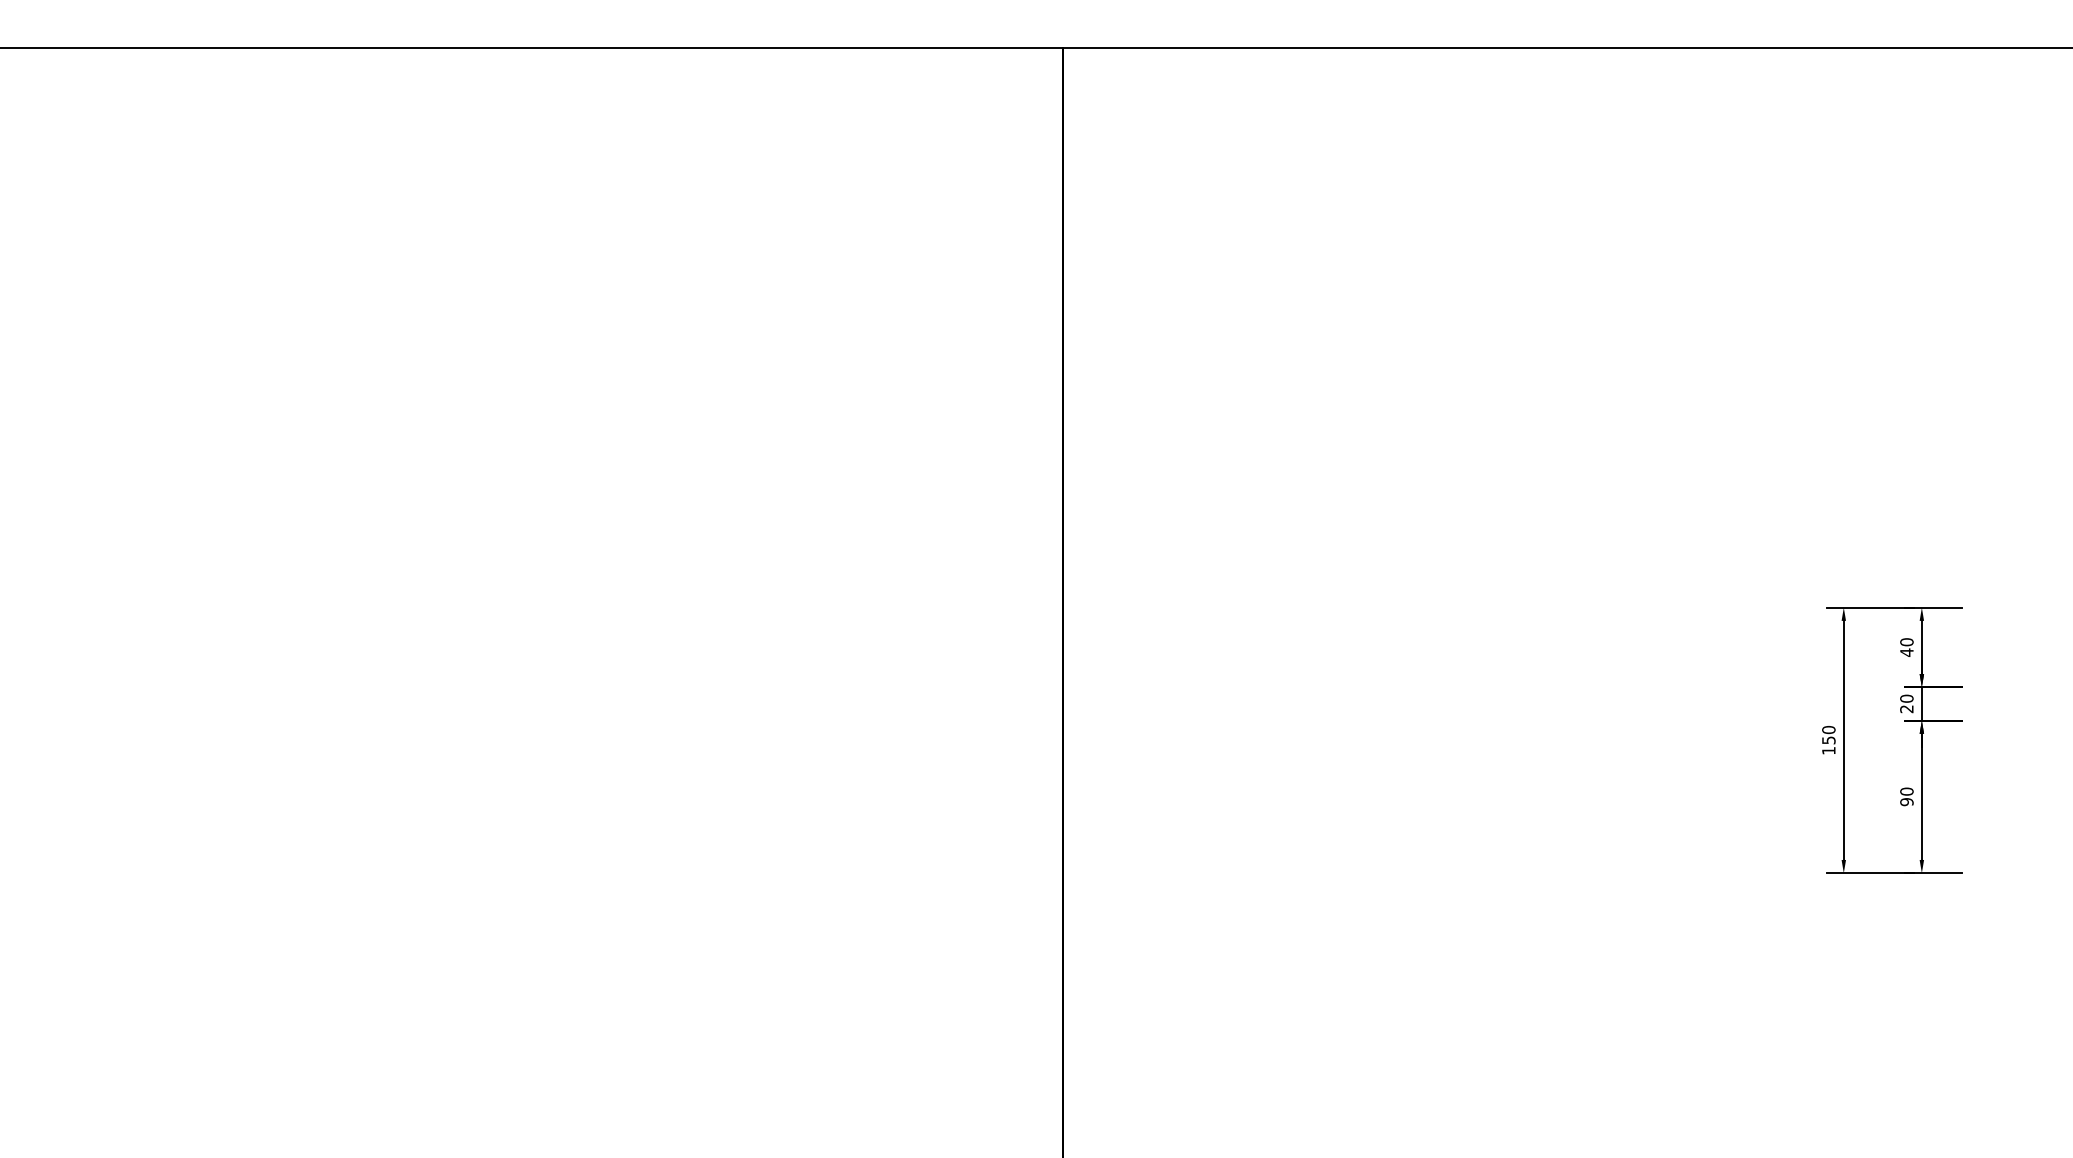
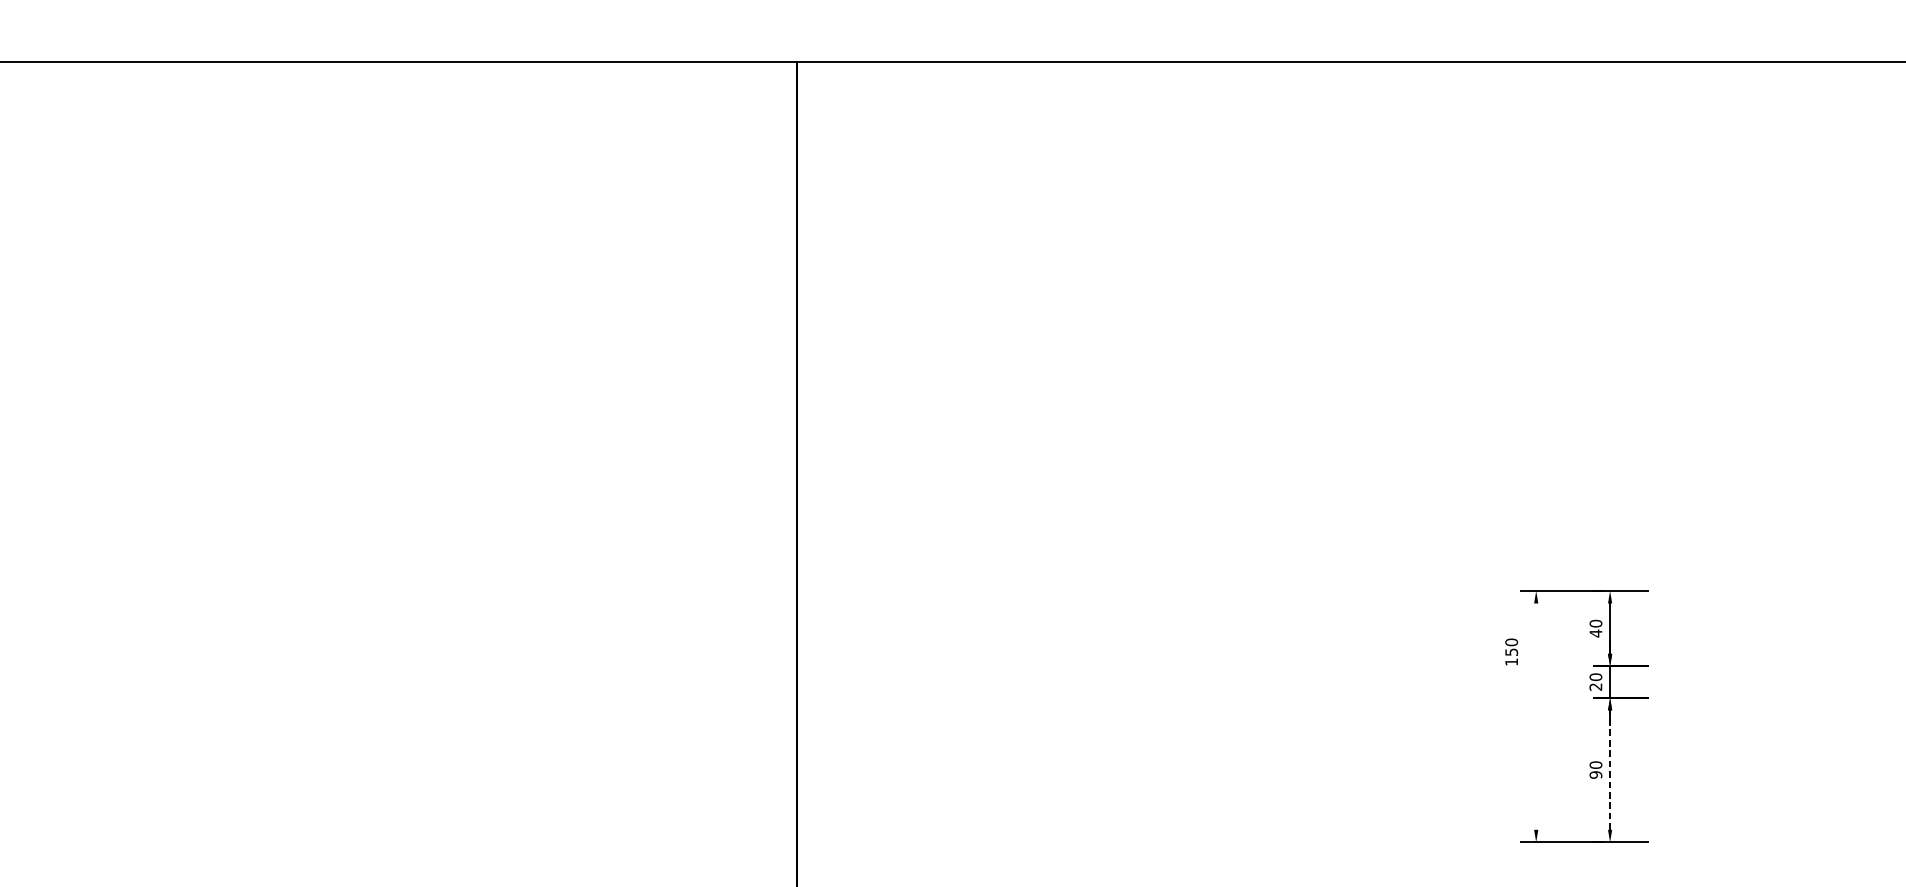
line: (1843, 739) -> (1535, 715), removed
text: (1828, 740) -> (1511, 652), moved
line: (1921, 796) -> (1609, 769), solid -> dashed

